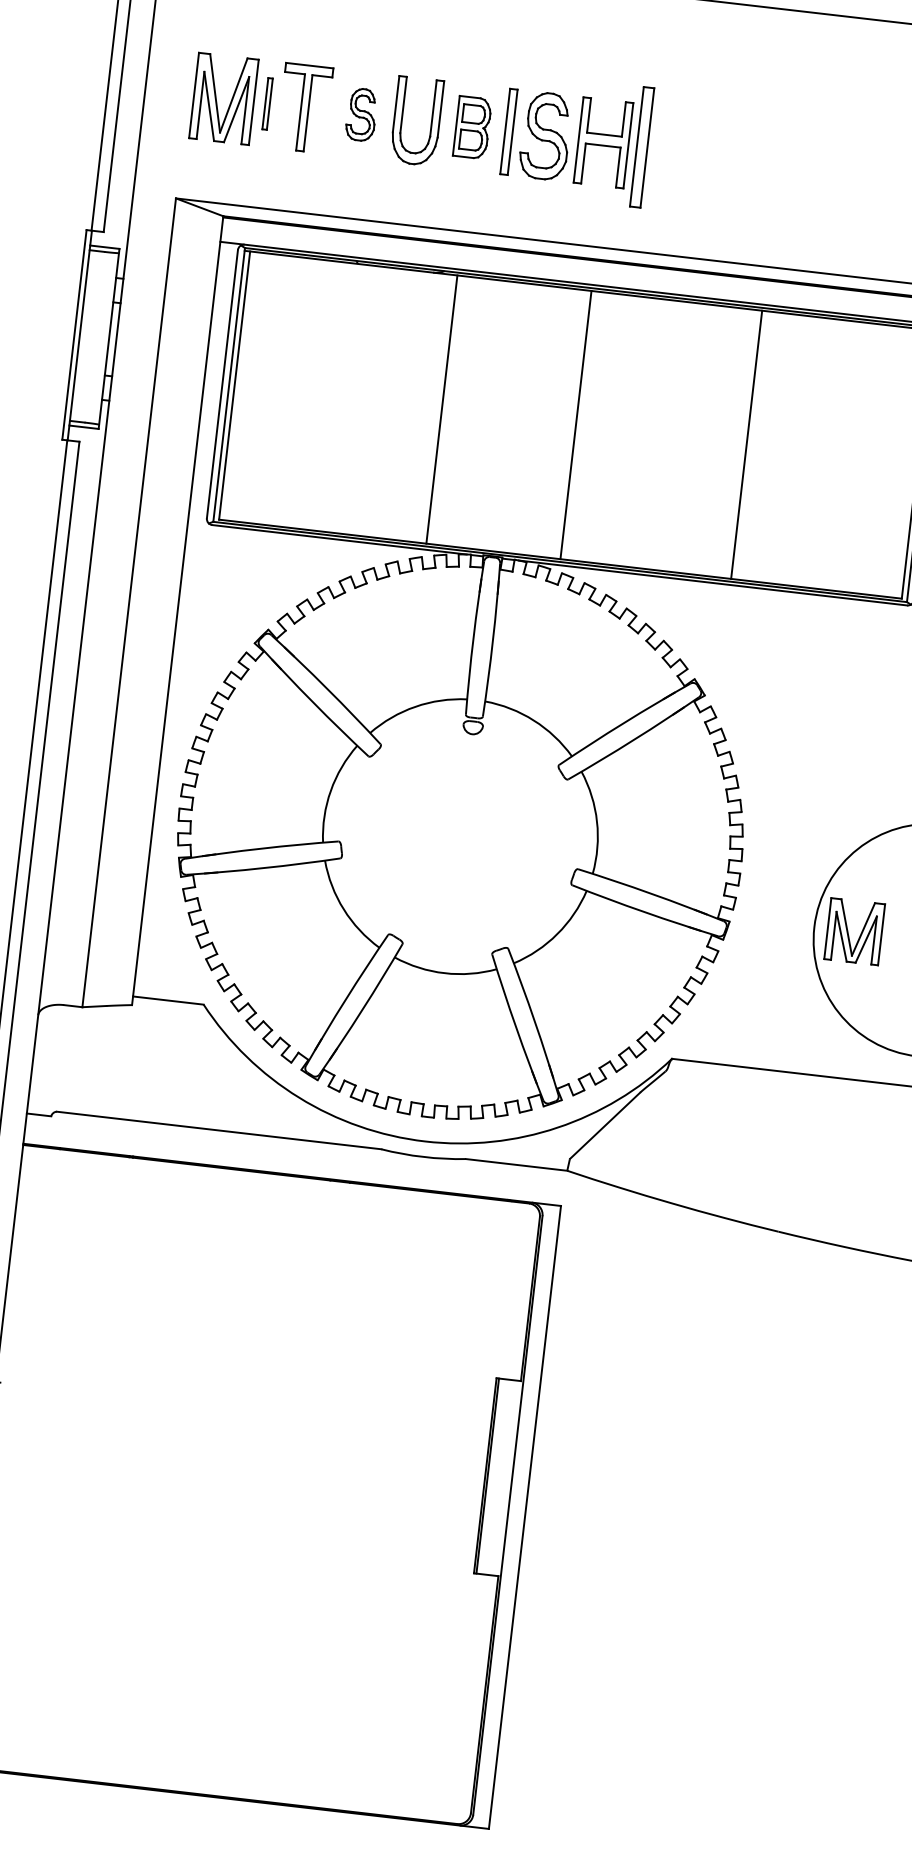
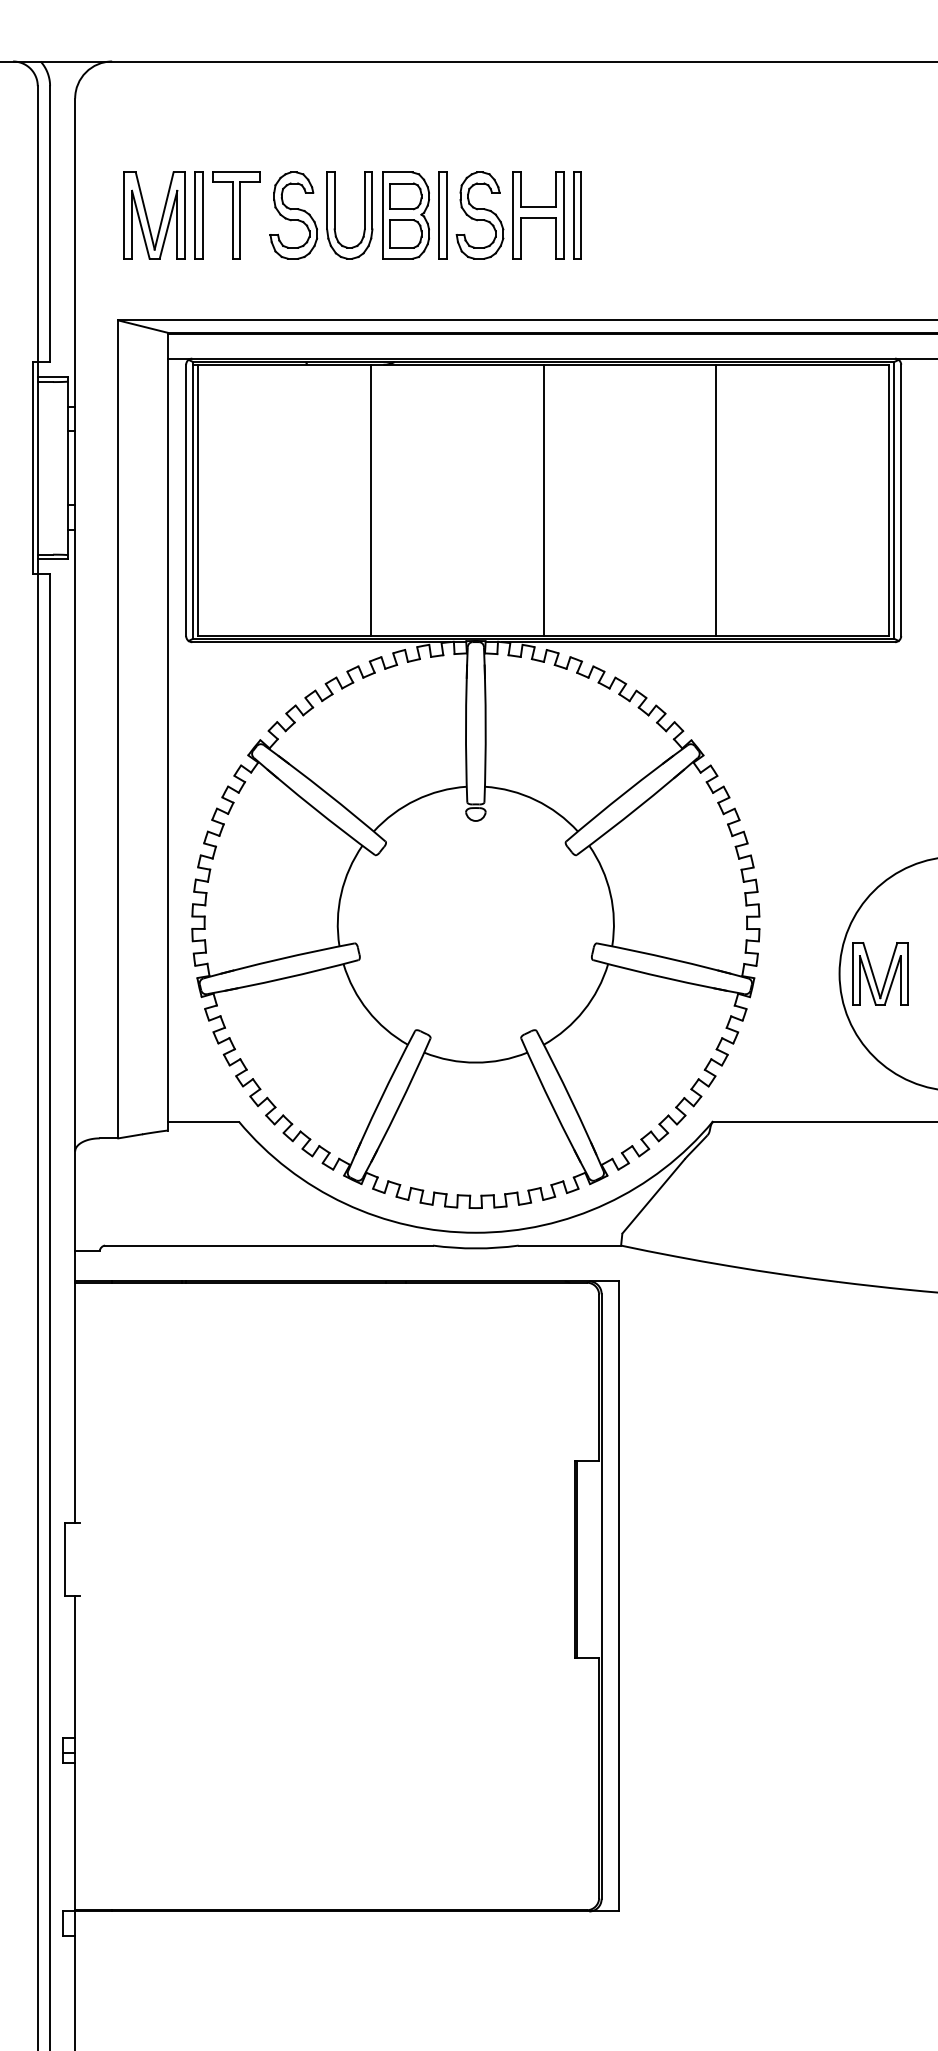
part: (267, 103) -> (198, 215), size x1.67
part: (361, 114) -> (293, 215), size x1.67
part: (472, 127) -> (406, 215), size x1.43
part: (642, 147) -> (577, 215), size x0.71
line: (442, 409) -> (371, 500), moved

